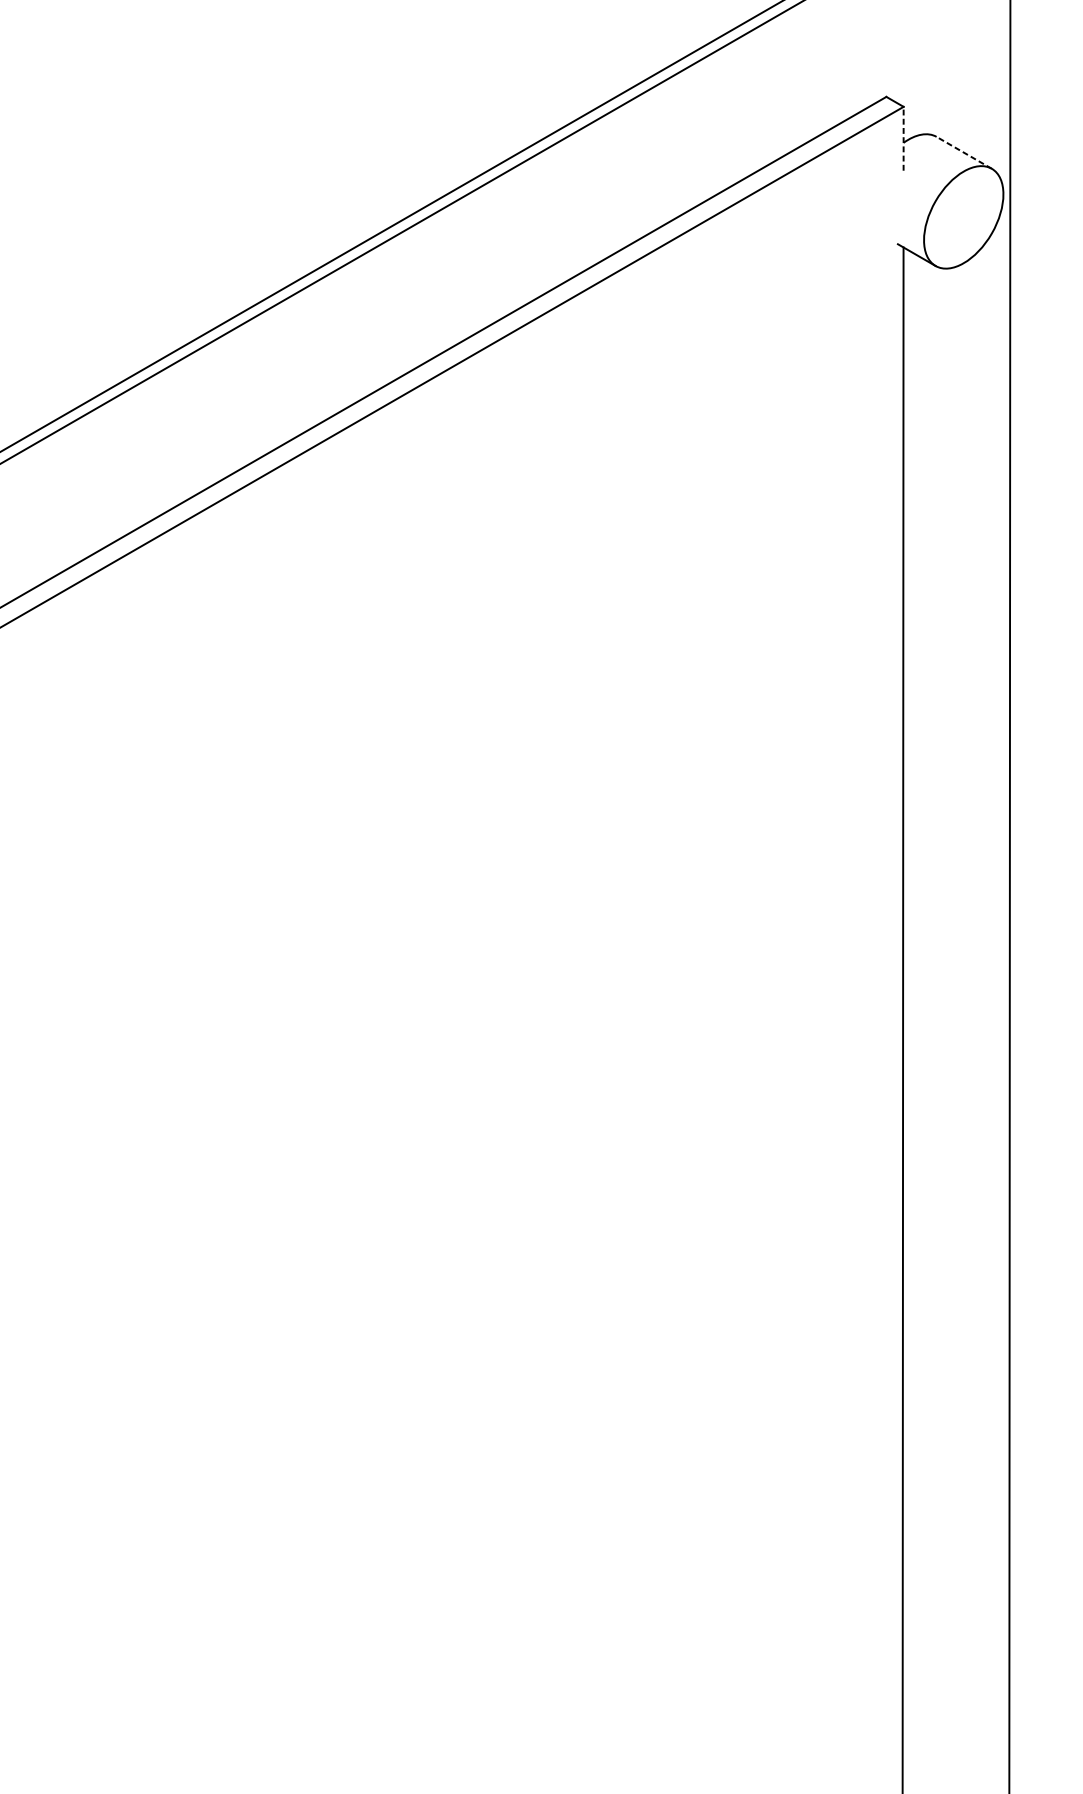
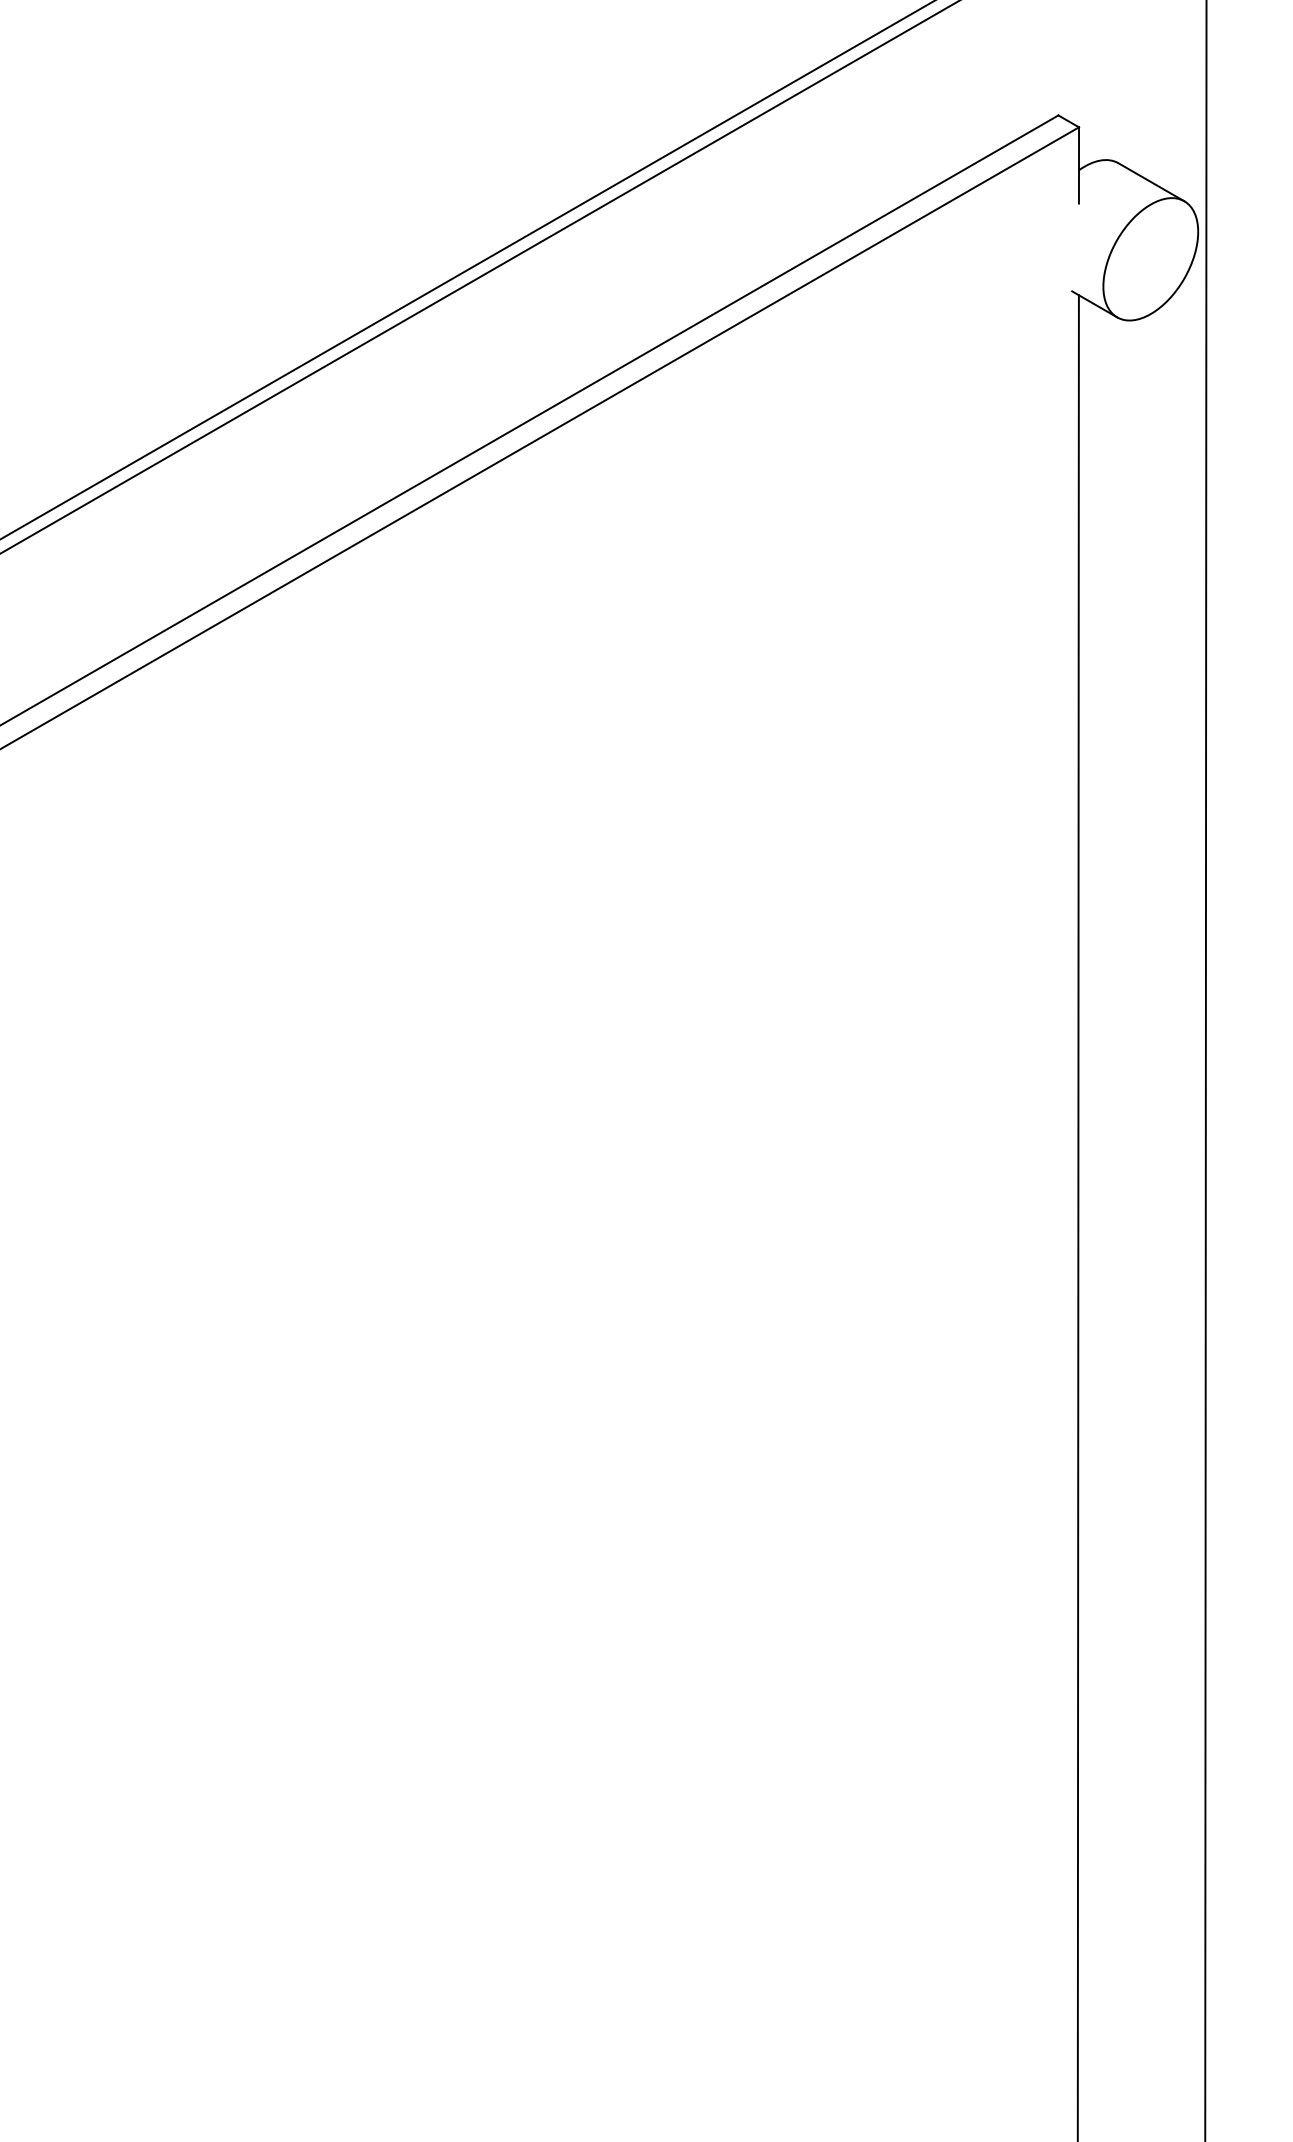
line: (903, 137) -> (1078, 164), dashed -> solid
line: (963, 152) -> (1150, 181), dashed -> solid

